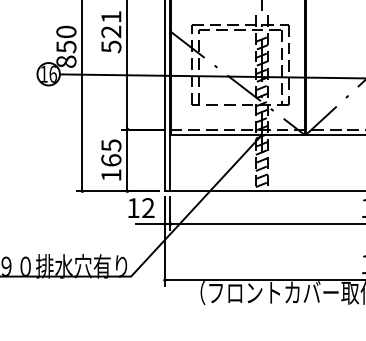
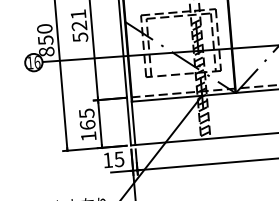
text: (148, 208) -> (119, 159), 12 -> 15

